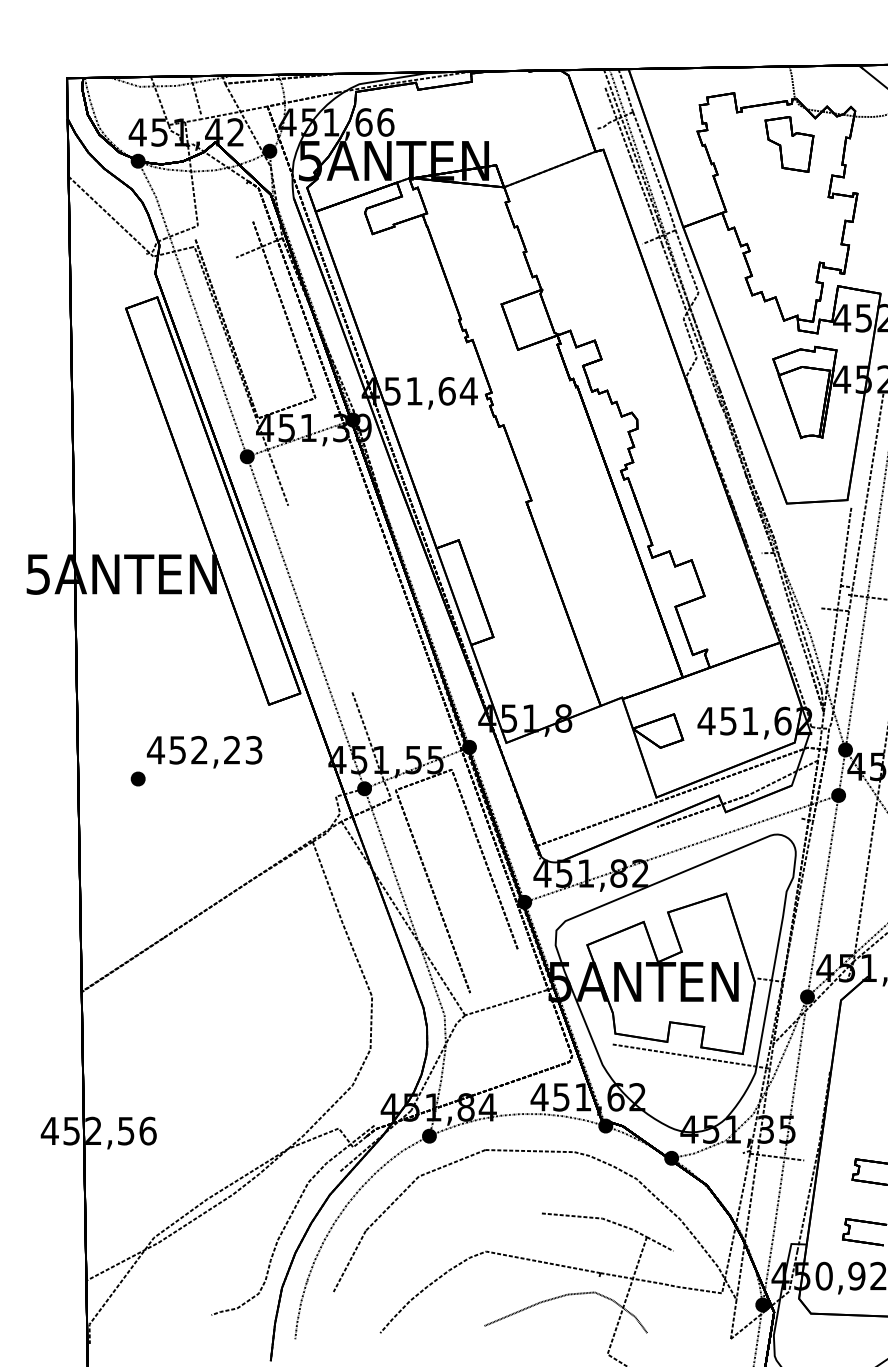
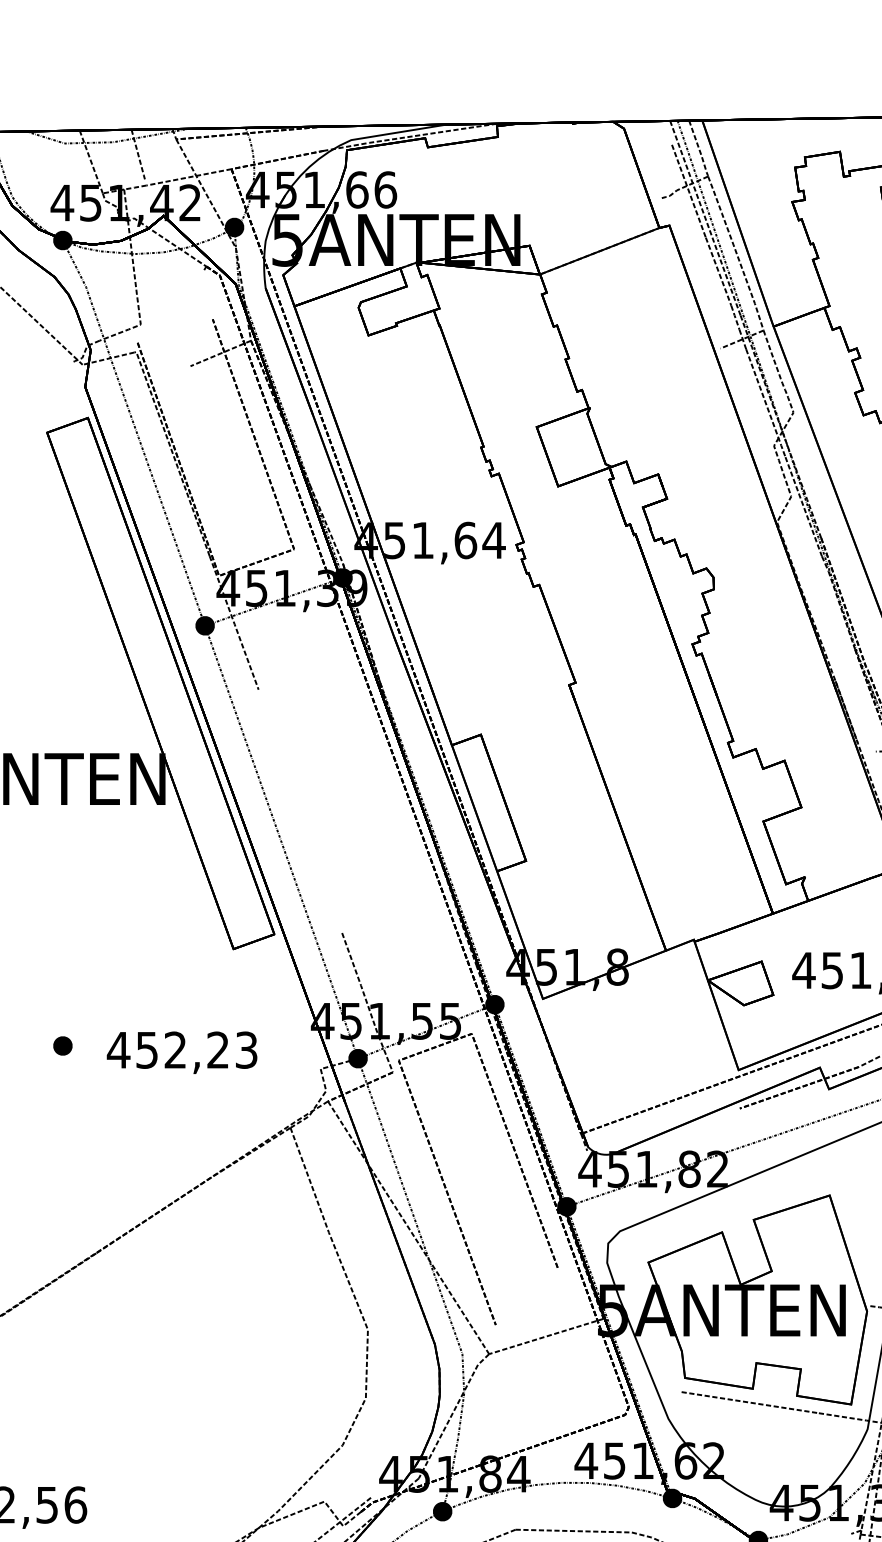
text: (204, 752) -> (181, 1053), moved

